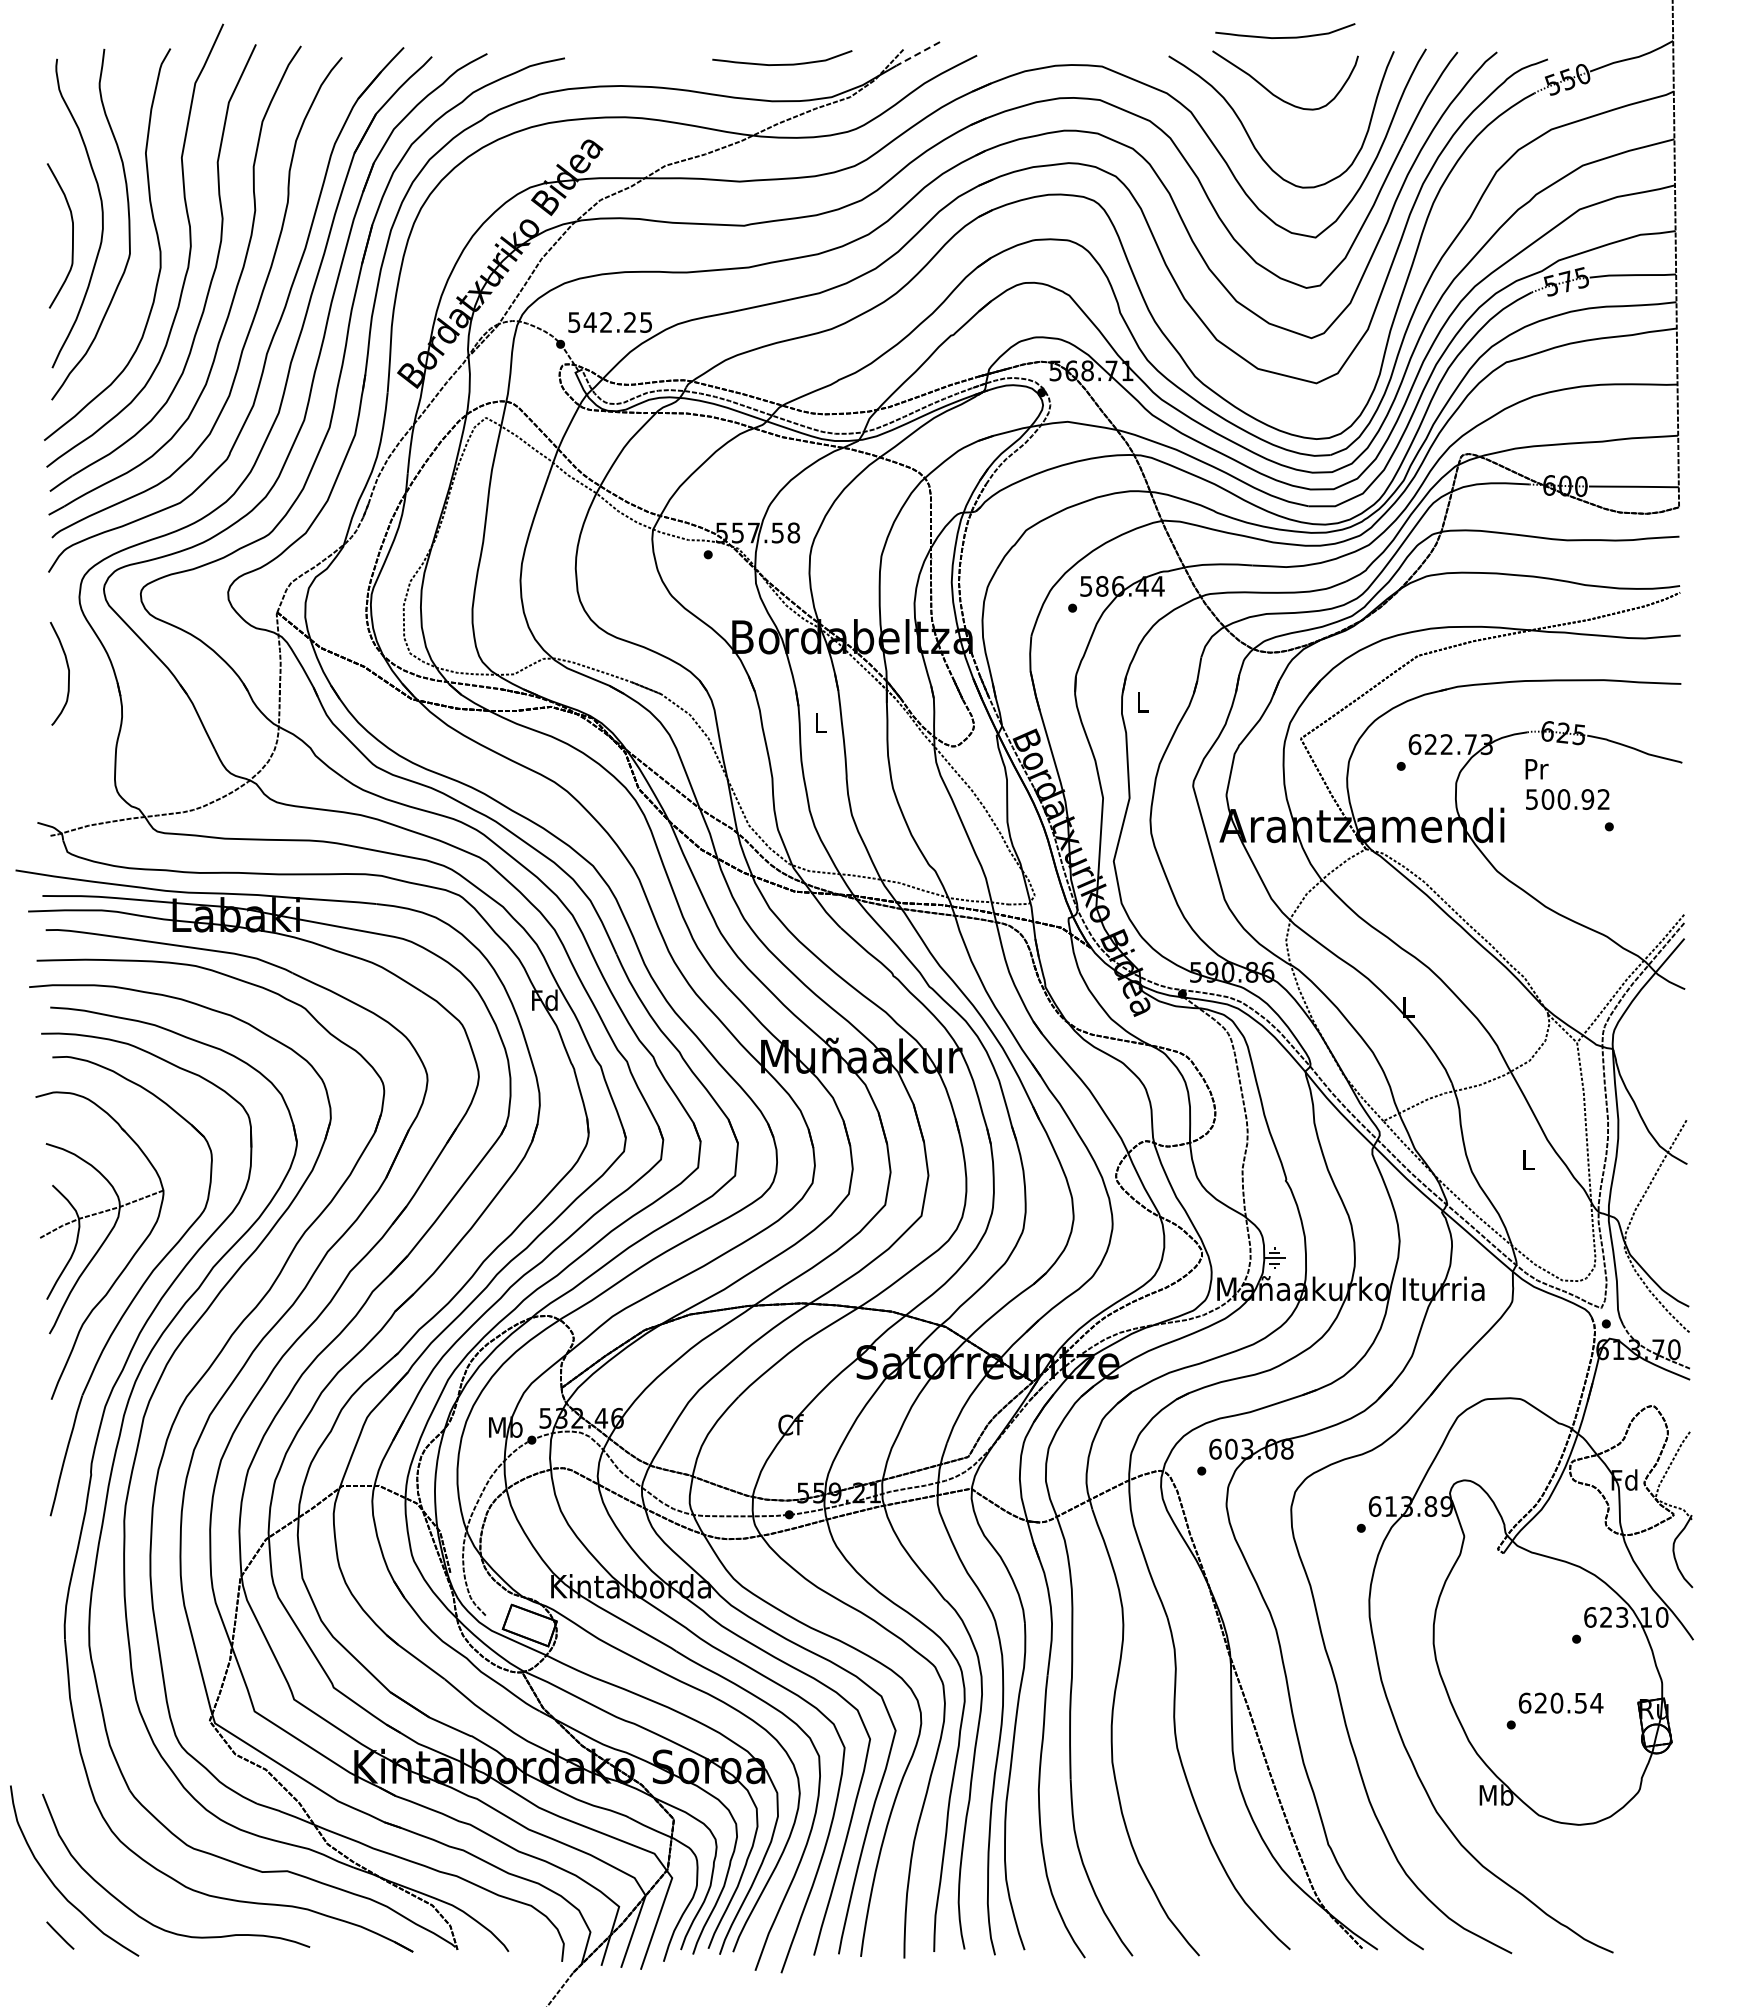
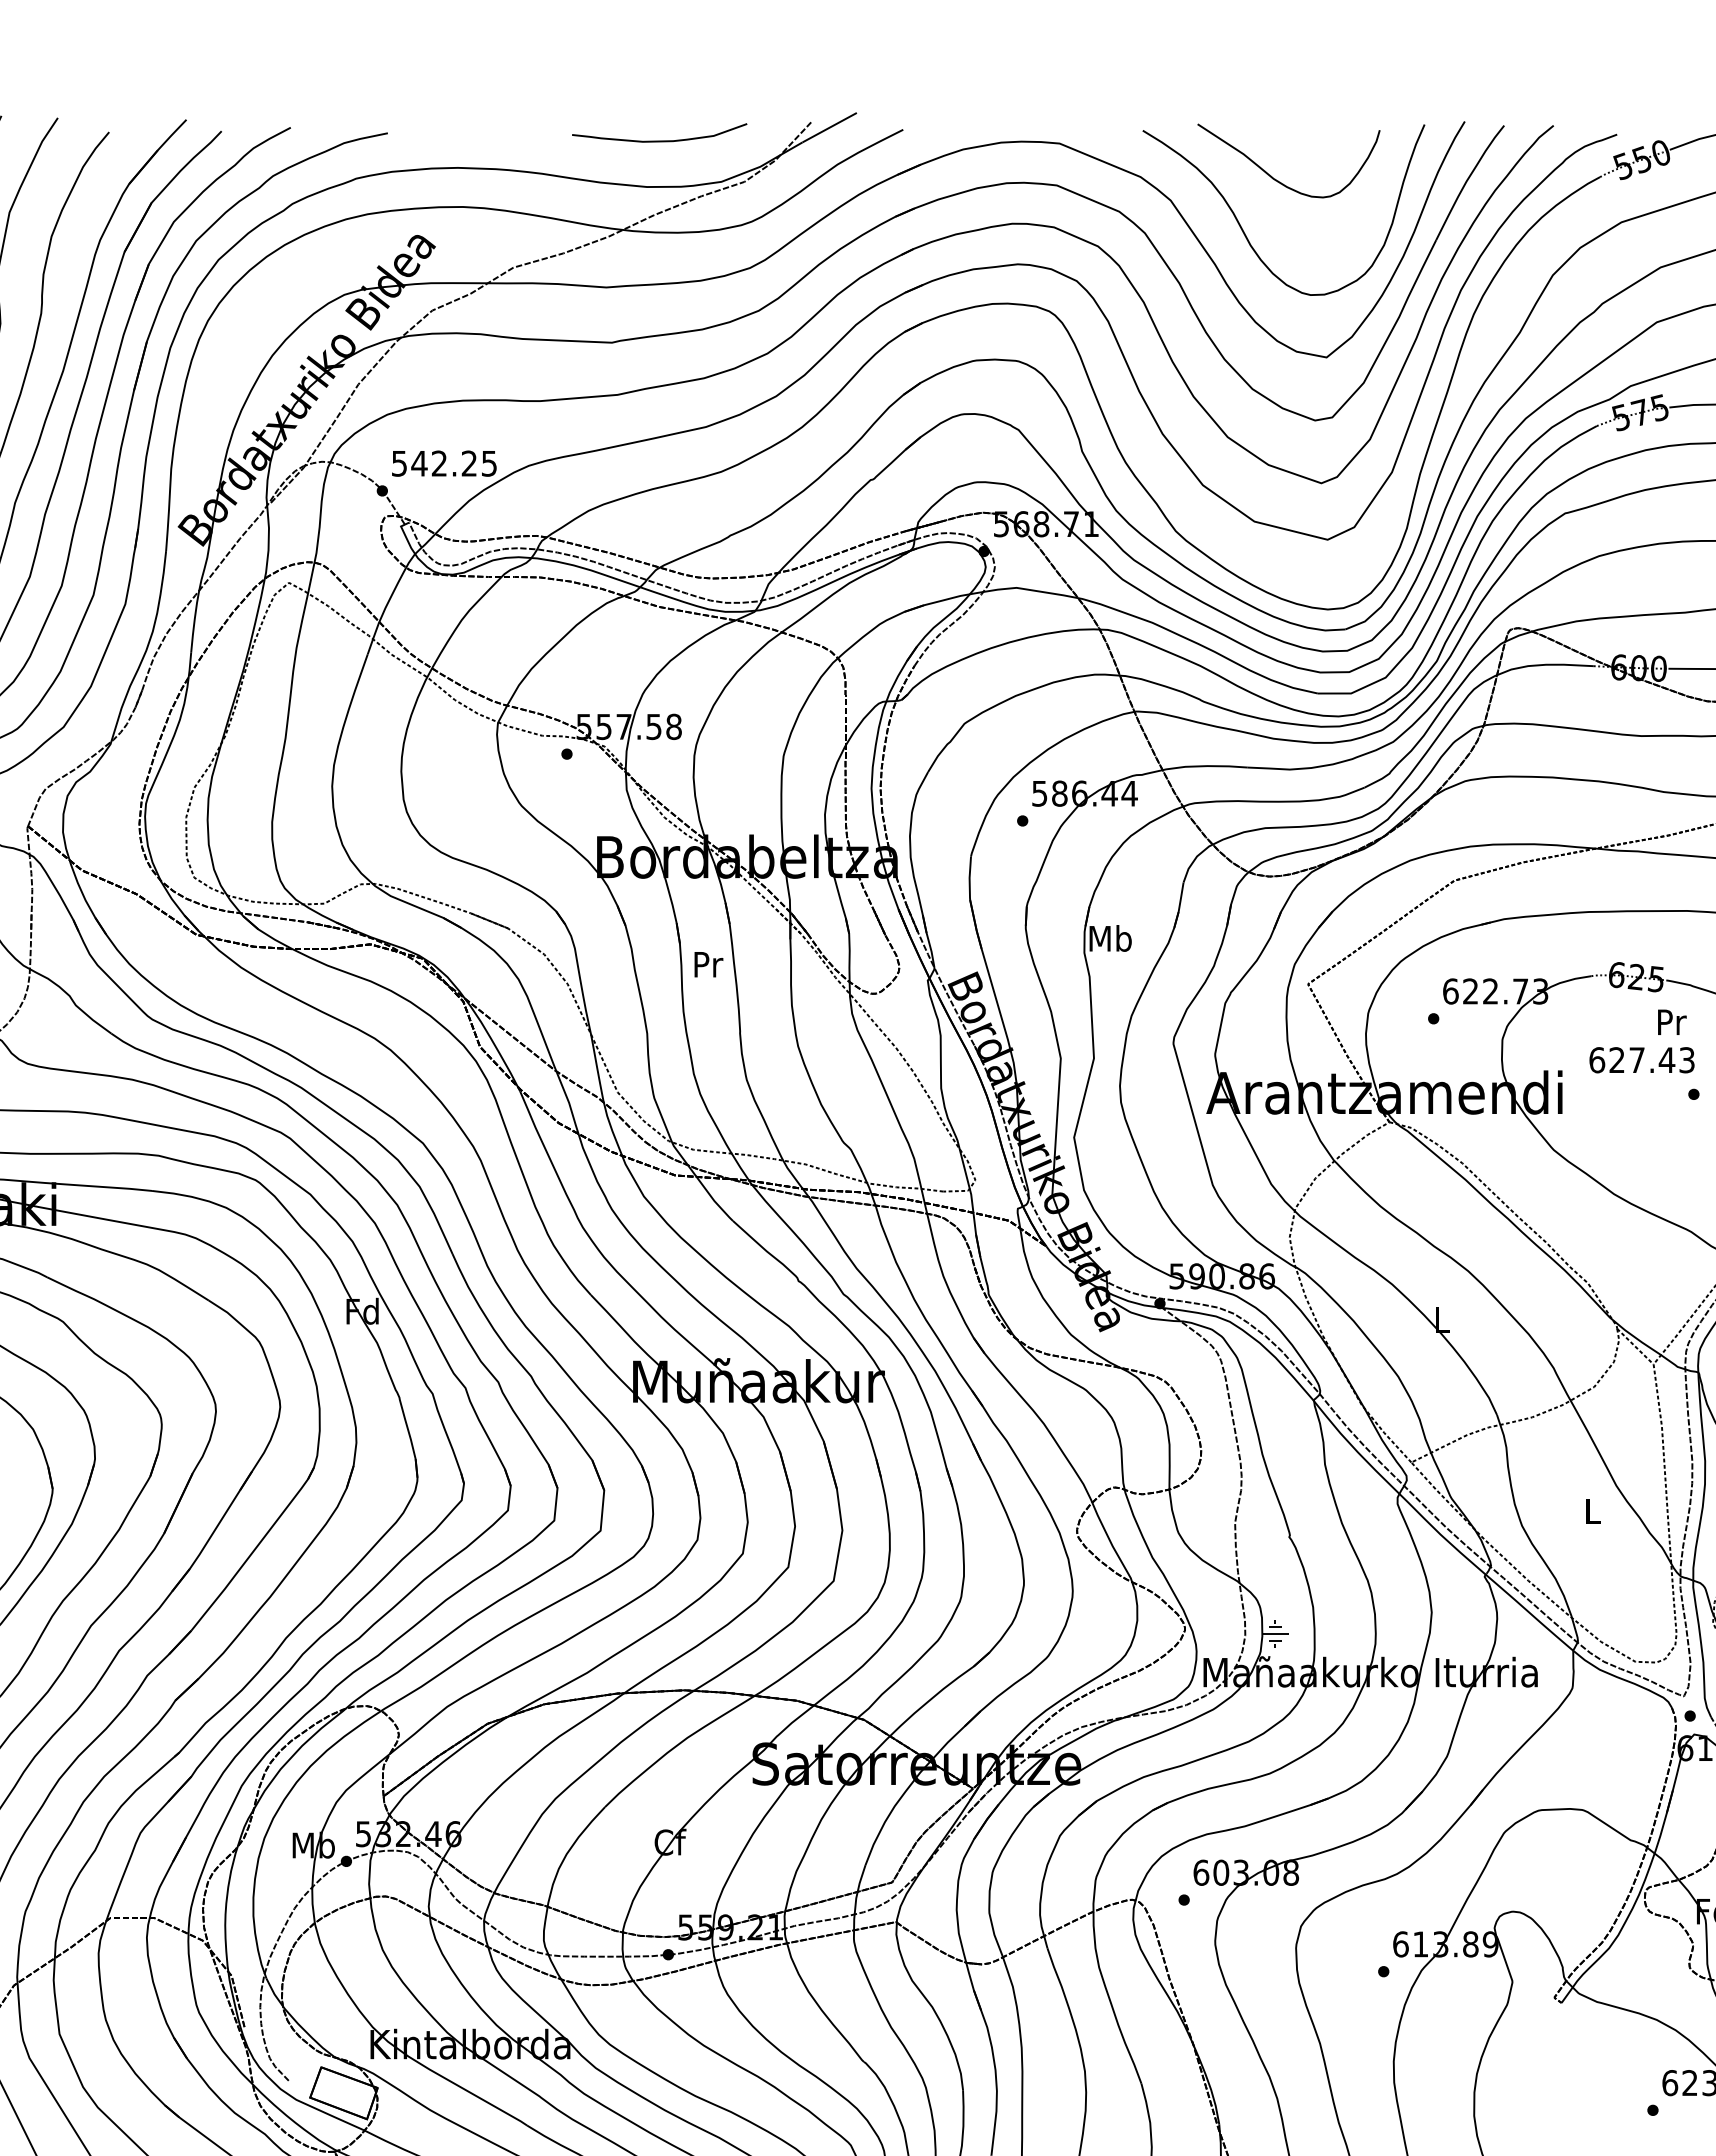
curve: (1287, 36) -> (1291, 105), removed
line: (918, 53) -> (829, 127), dashed -> solid
text: (1142, 701) -> (1110, 937), L -> Mb
text: (821, 723) -> (708, 965), L -> Pr
text: (1536, 769) -> (1671, 1022), moved
text: (1567, 799) -> (1641, 1060), 500.92 -> 627.43

